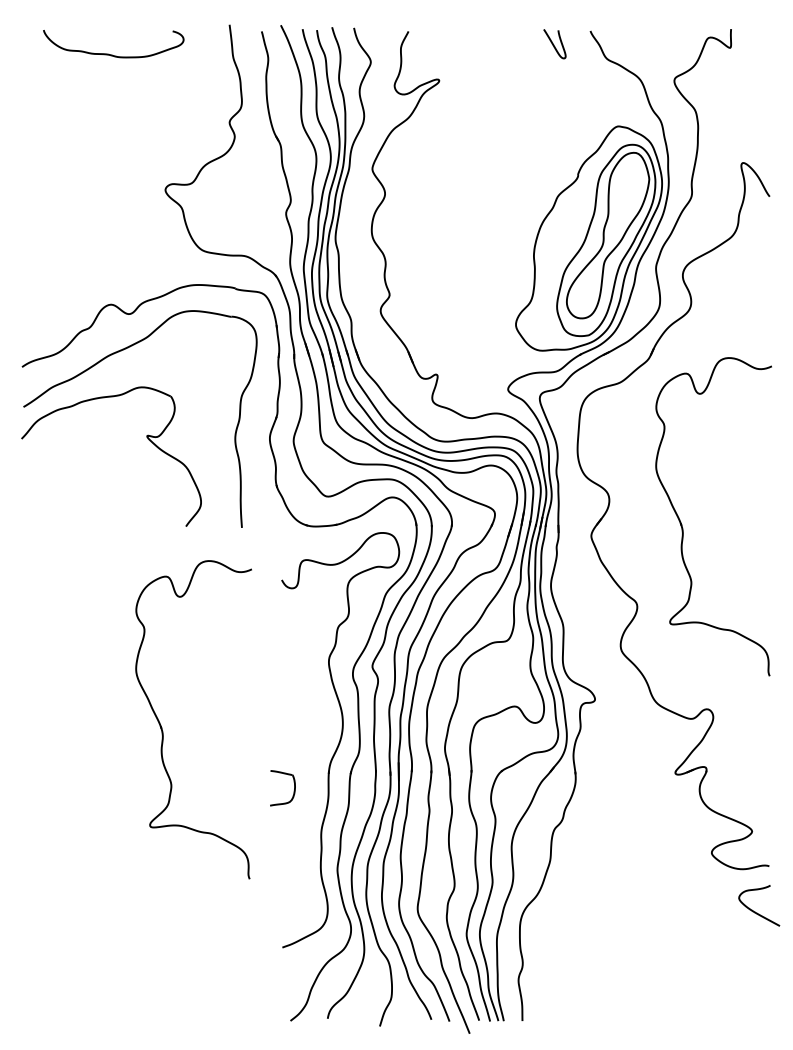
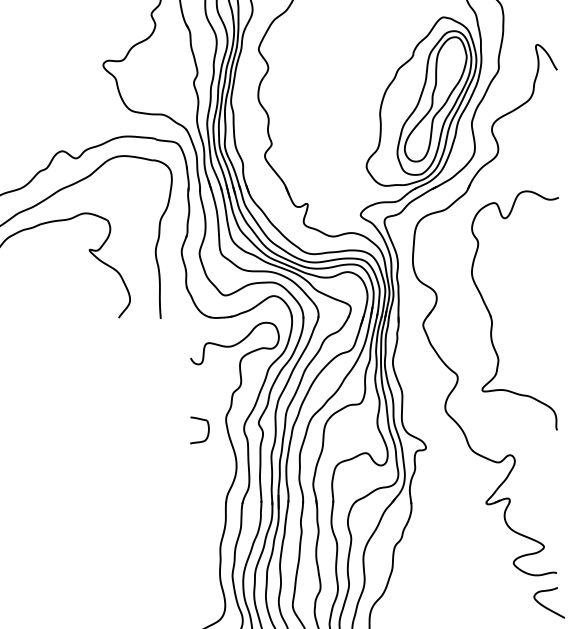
part: (162, 727) -> (101, 468), removed
part: (293, 791) -> (207, 432), moved

